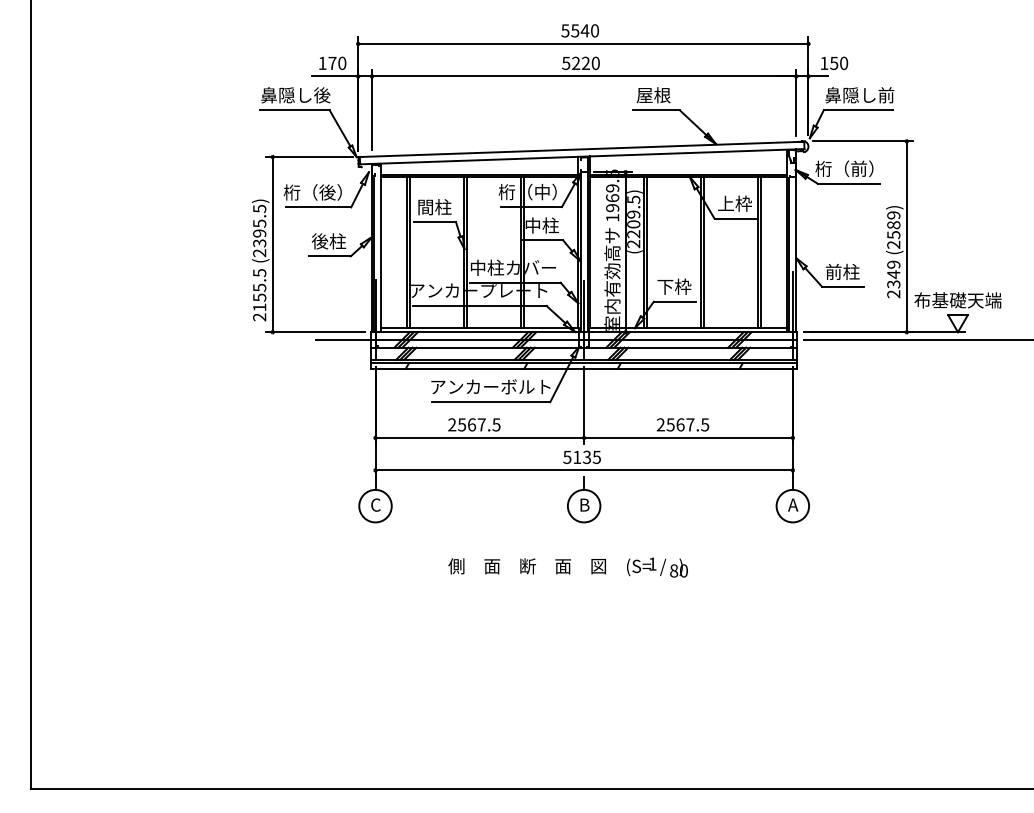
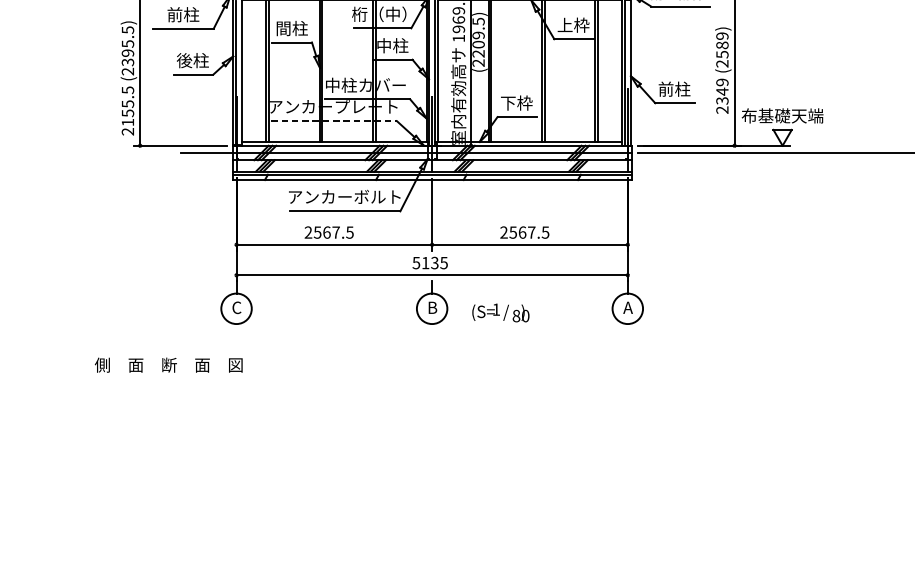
text: (312, 192) -> (177, 14), 桁（後） -> 前柱
line: (480, 306) -> (334, 121), solid -> dashed
text: (526, 566) -> (168, 365), moved
text: (657, 567) -> (500, 312), moved

